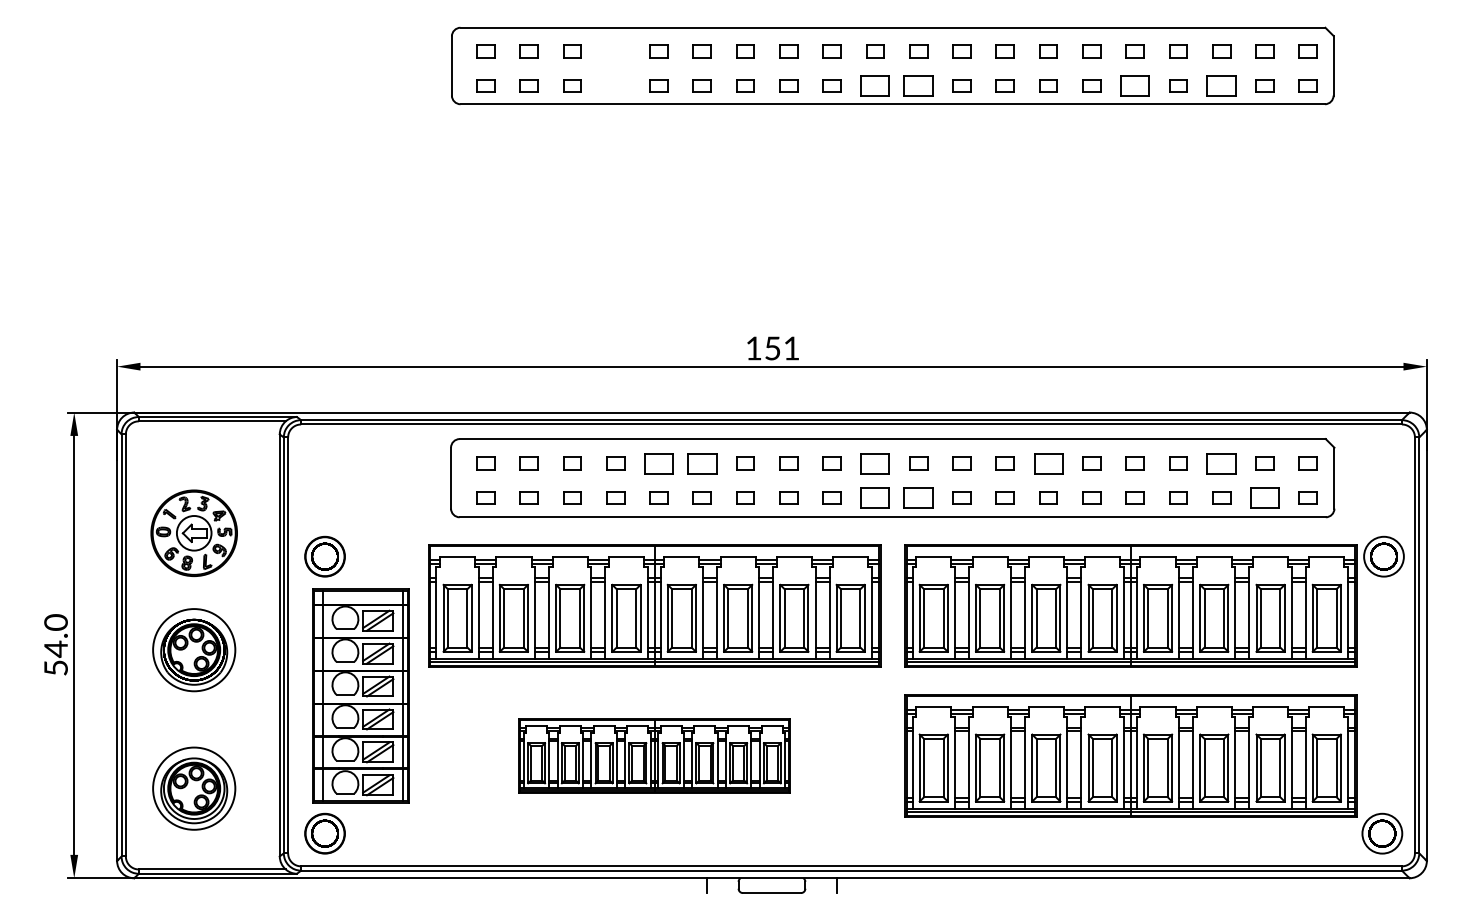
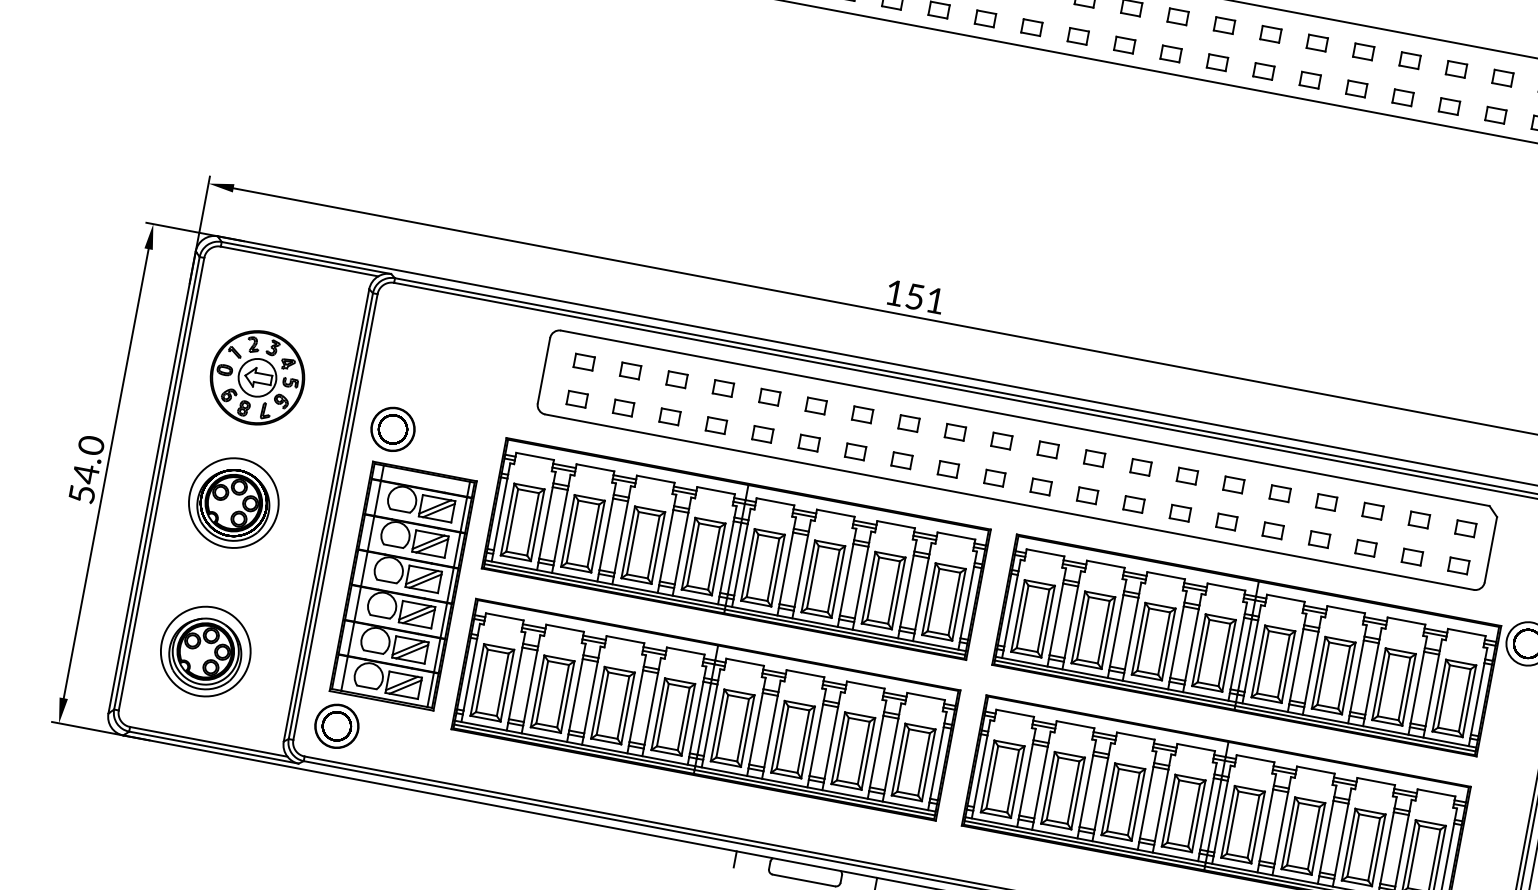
part: (875, 85) -> (1078, 35), size x0.62
part: (918, 85) -> (1124, 44), size x0.62
part: (1134, 85) -> (1356, 88), size x0.62
part: (1221, 85) -> (1449, 105), size x0.62
part: (658, 463) -> (769, 397), size x0.62
part: (701, 463) -> (815, 405), size x0.62
part: (875, 463) -> (1001, 441), size x0.62
part: (1048, 463) -> (1187, 476), size x0.62
part: (1221, 463) -> (1372, 511), size x0.62
part: (875, 497) -> (995, 477), size x0.62
part: (918, 497) -> (1041, 486), size x0.62
part: (1264, 497) -> (1412, 556), size x0.62
part: (654, 755) -> (705, 709), size x1.67

